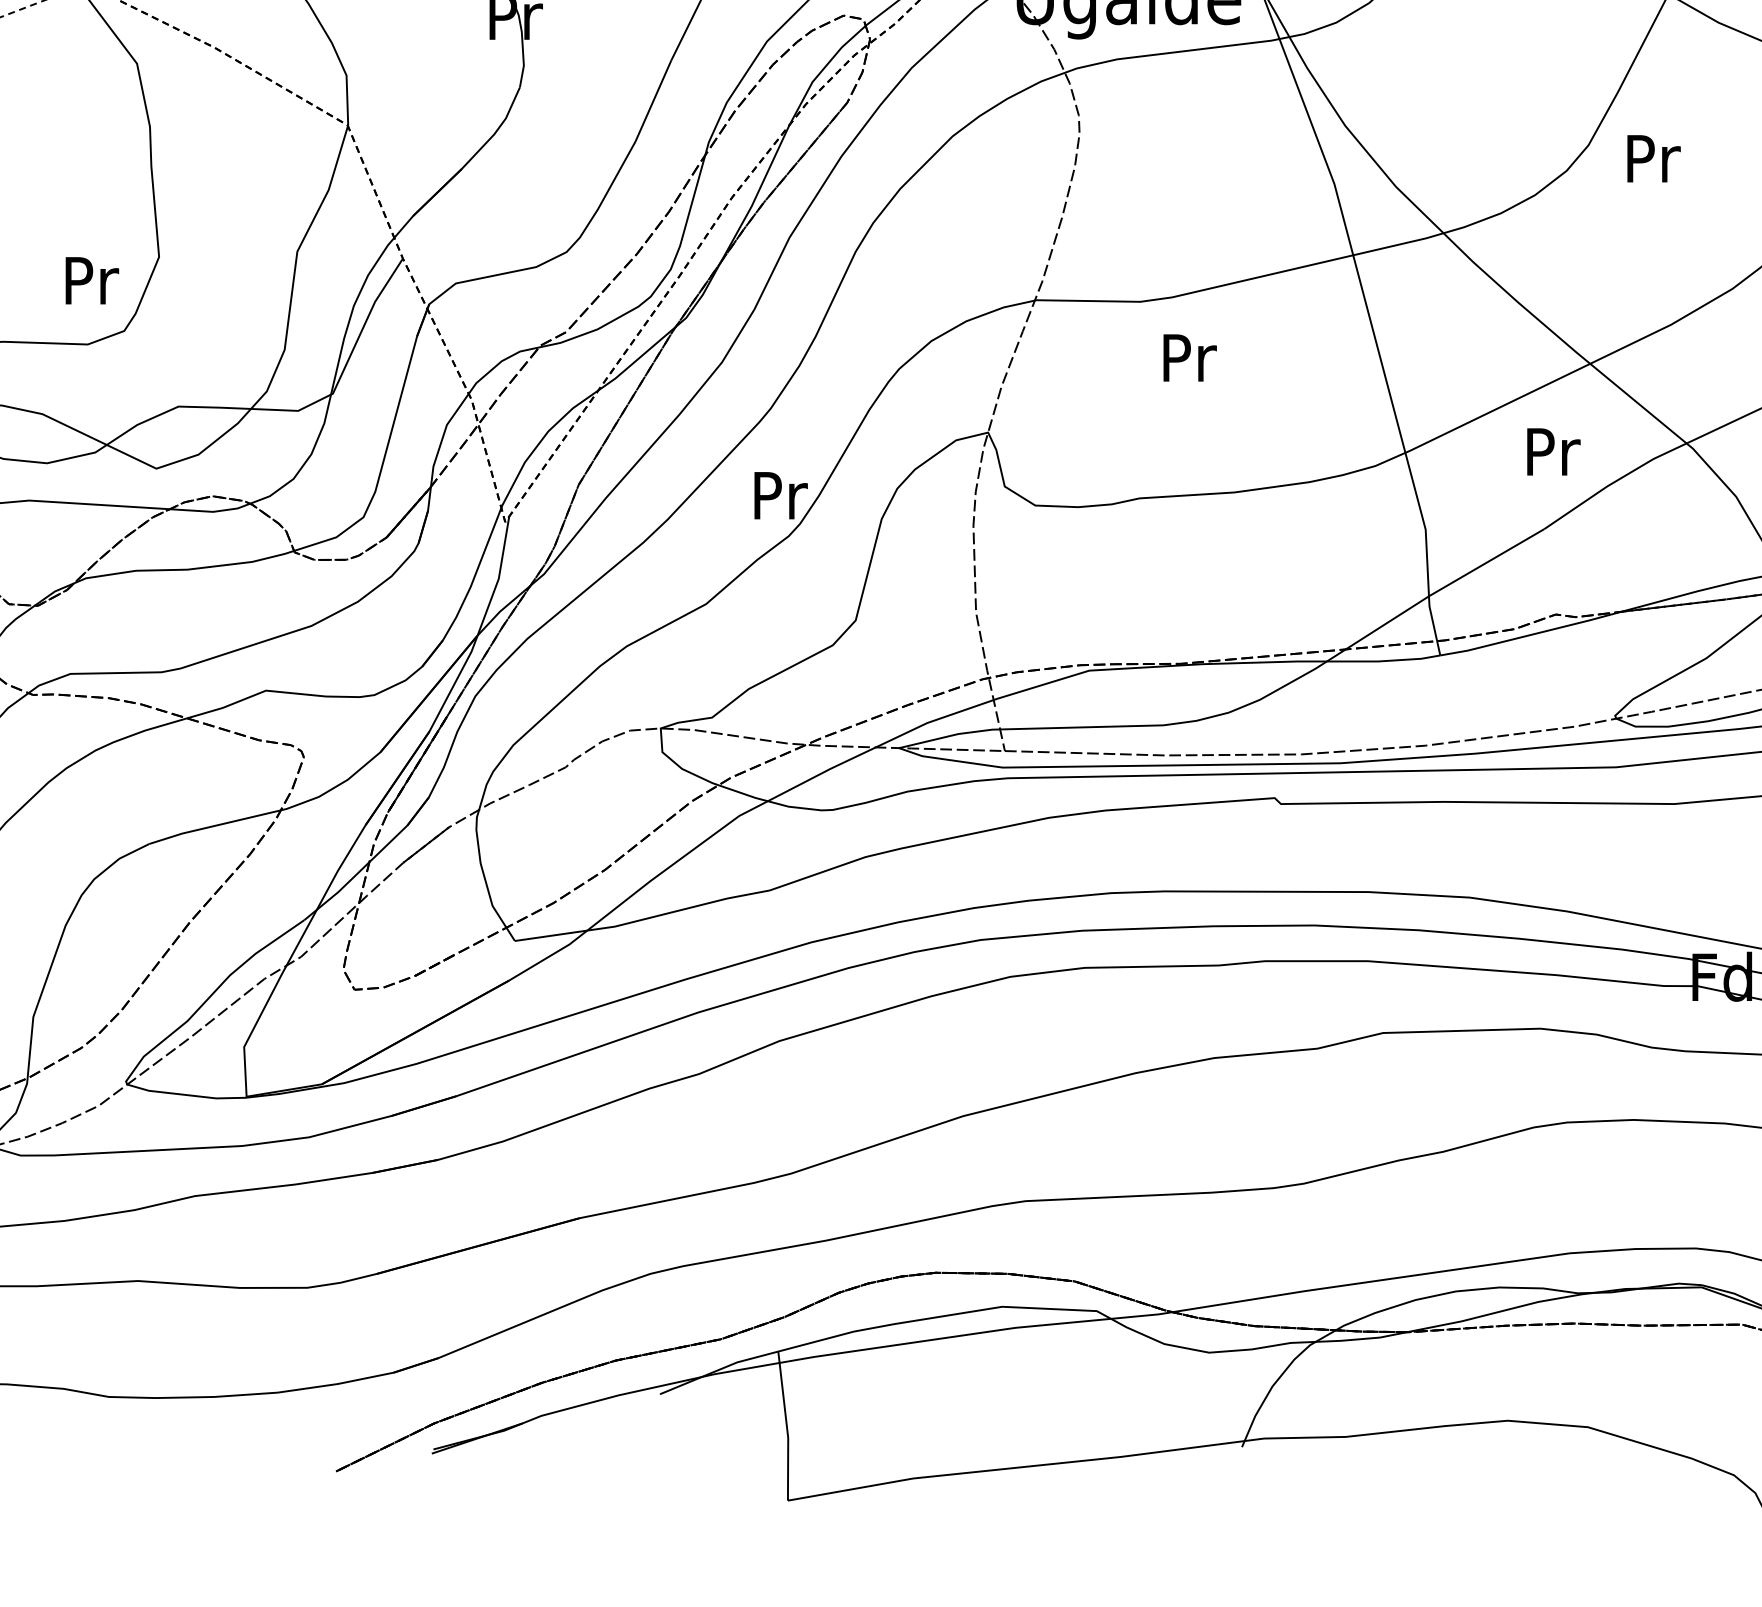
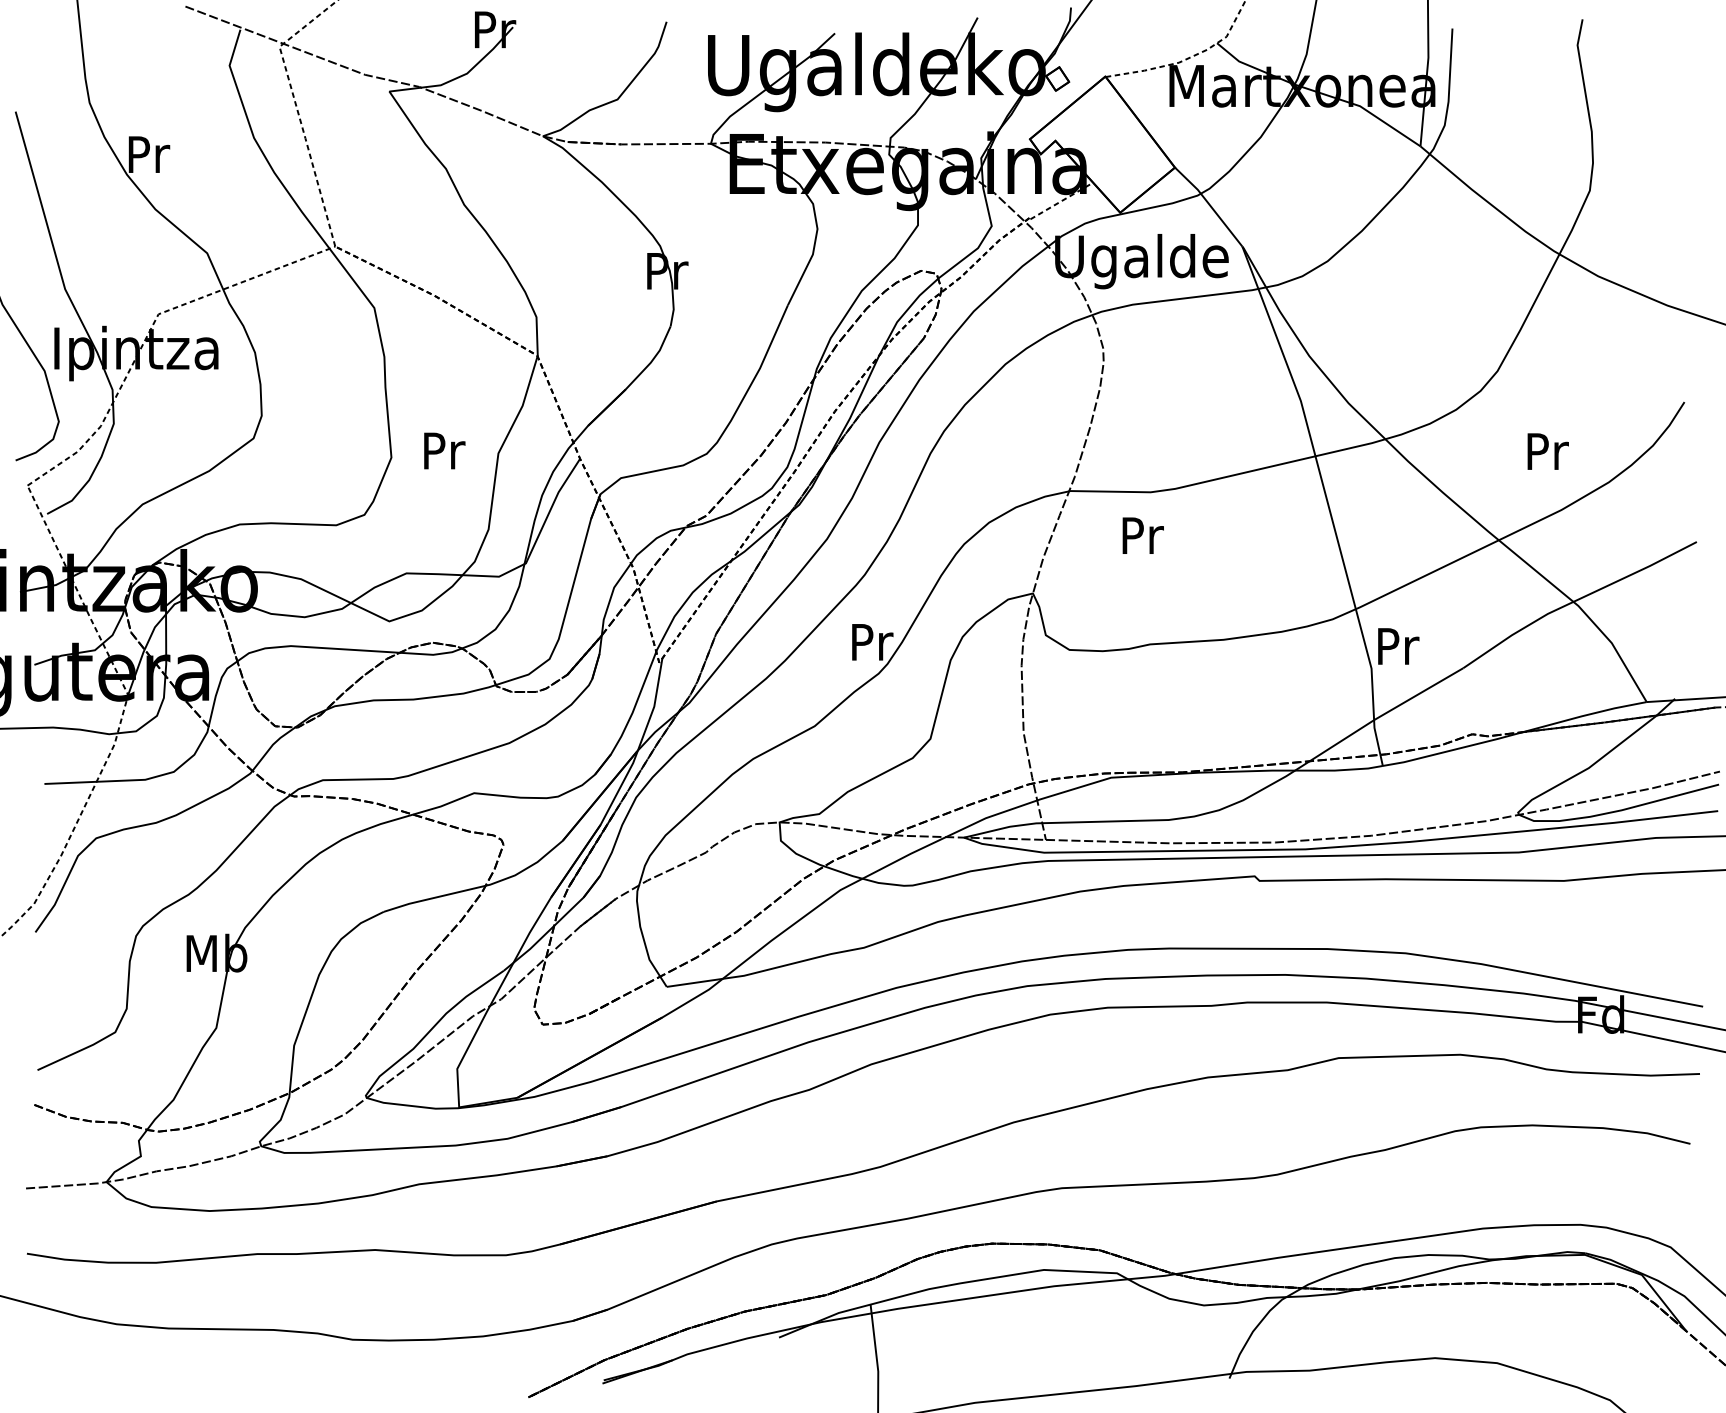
text: (1653, 158) -> (1547, 451), moved
text: (91, 280) -> (444, 450), moved
text: (1189, 357) -> (1142, 535), moved
text: (1553, 451) -> (1398, 646), moved

